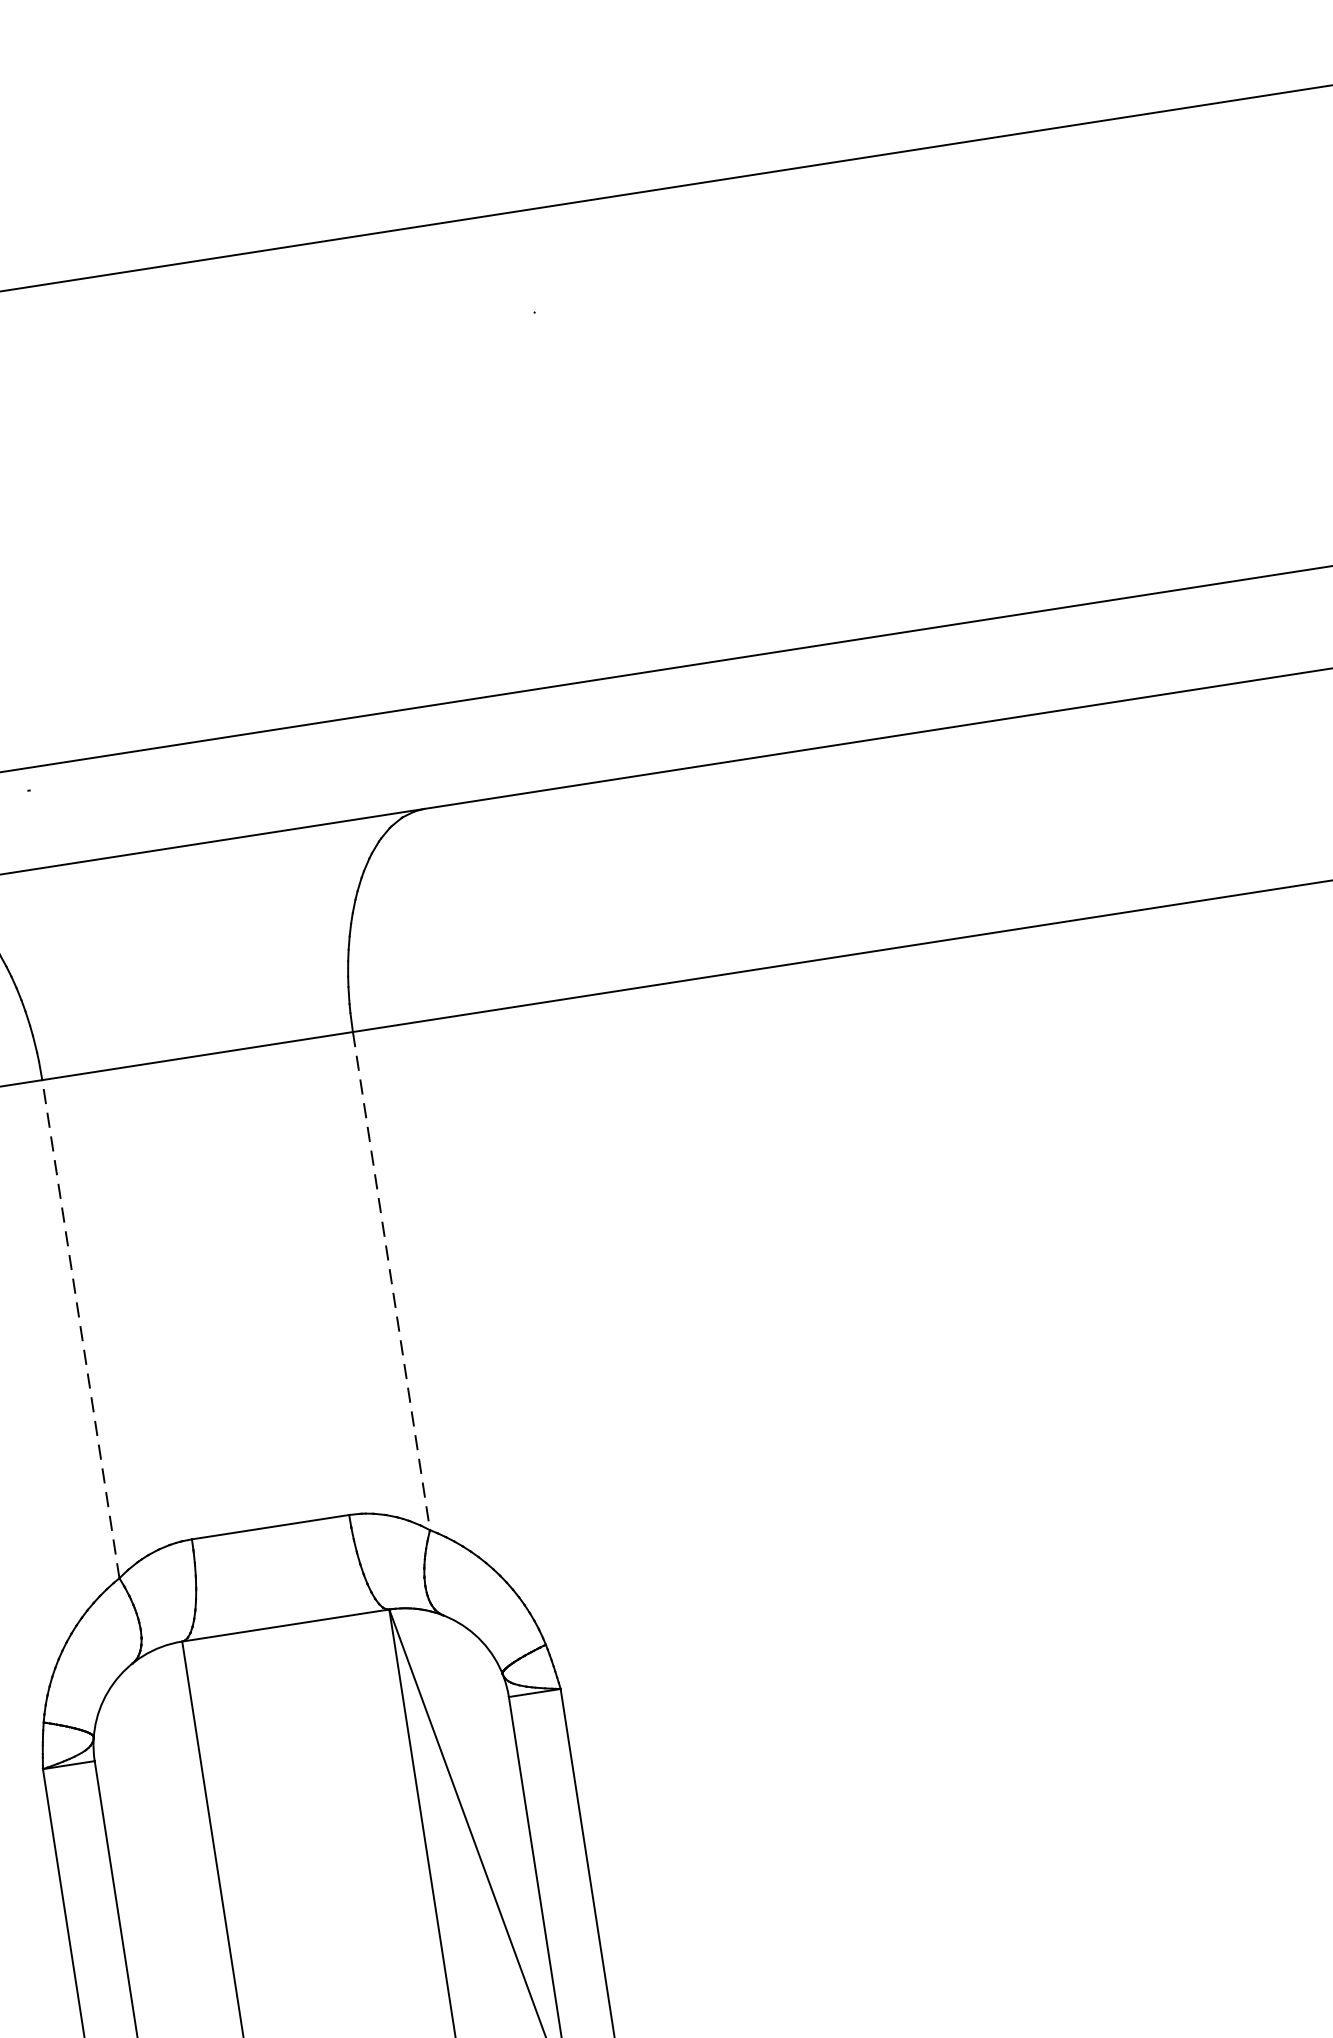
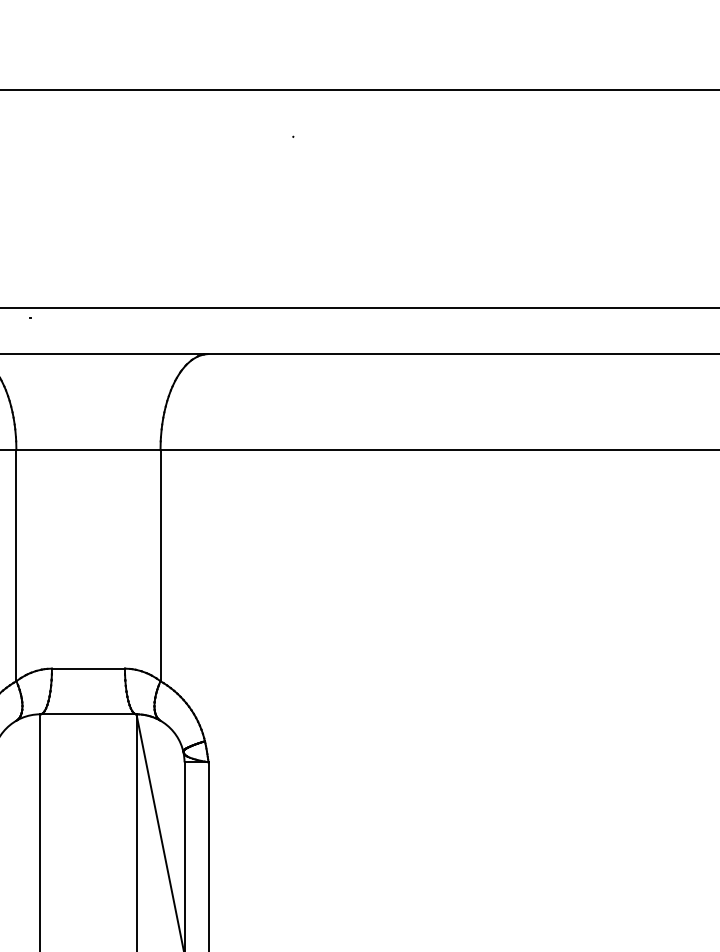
line: (391, 1280) -> (160, 565), dashed -> solid
line: (81, 1328) -> (16, 565), dashed -> solid

